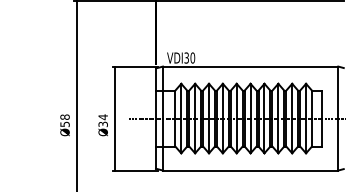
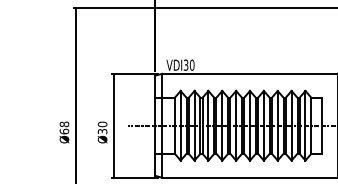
text: (102, 117) -> (101, 124), Ø34 -> Ø30
text: (64, 124) -> (63, 131), Ø58 -> Ø68

